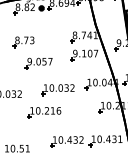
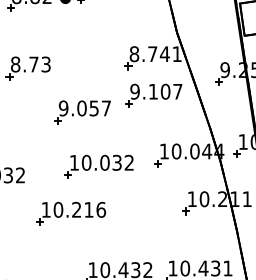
part: (38, 63) -> (81, 112), moved

